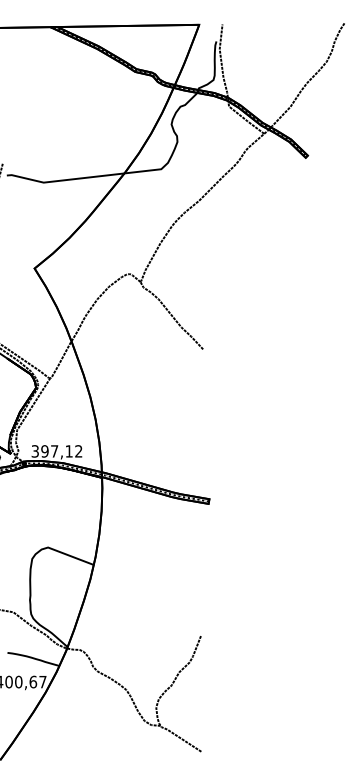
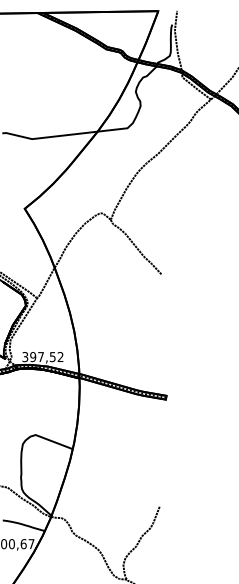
text: (68, 451) -> (52, 357), 397,12 -> 397,52

